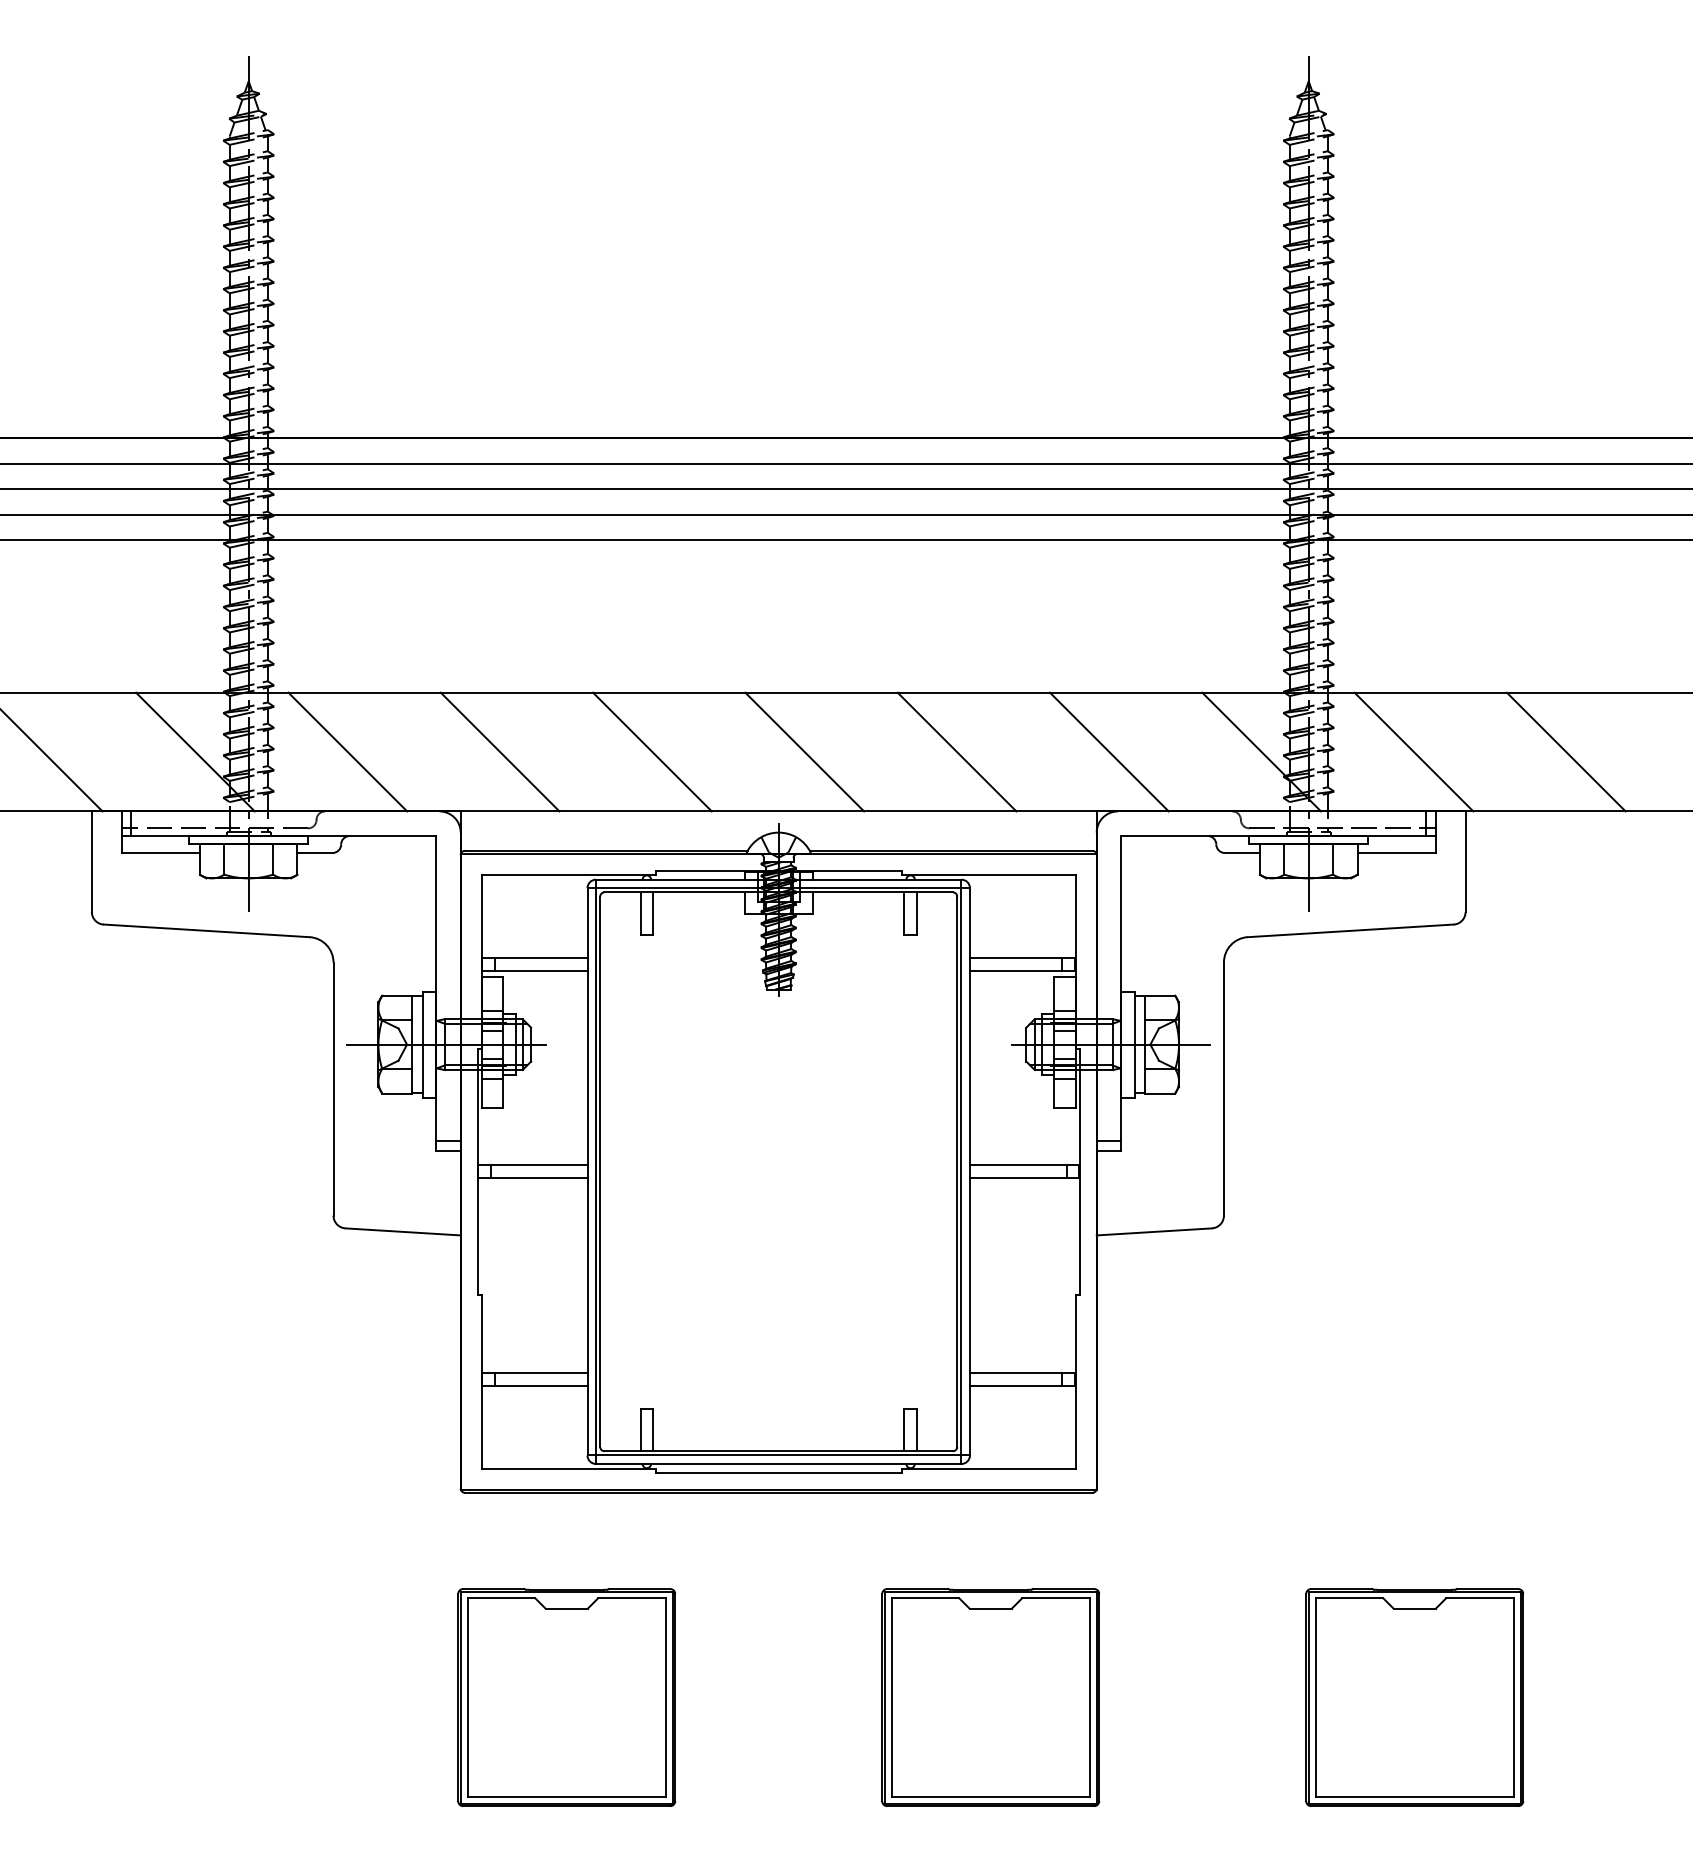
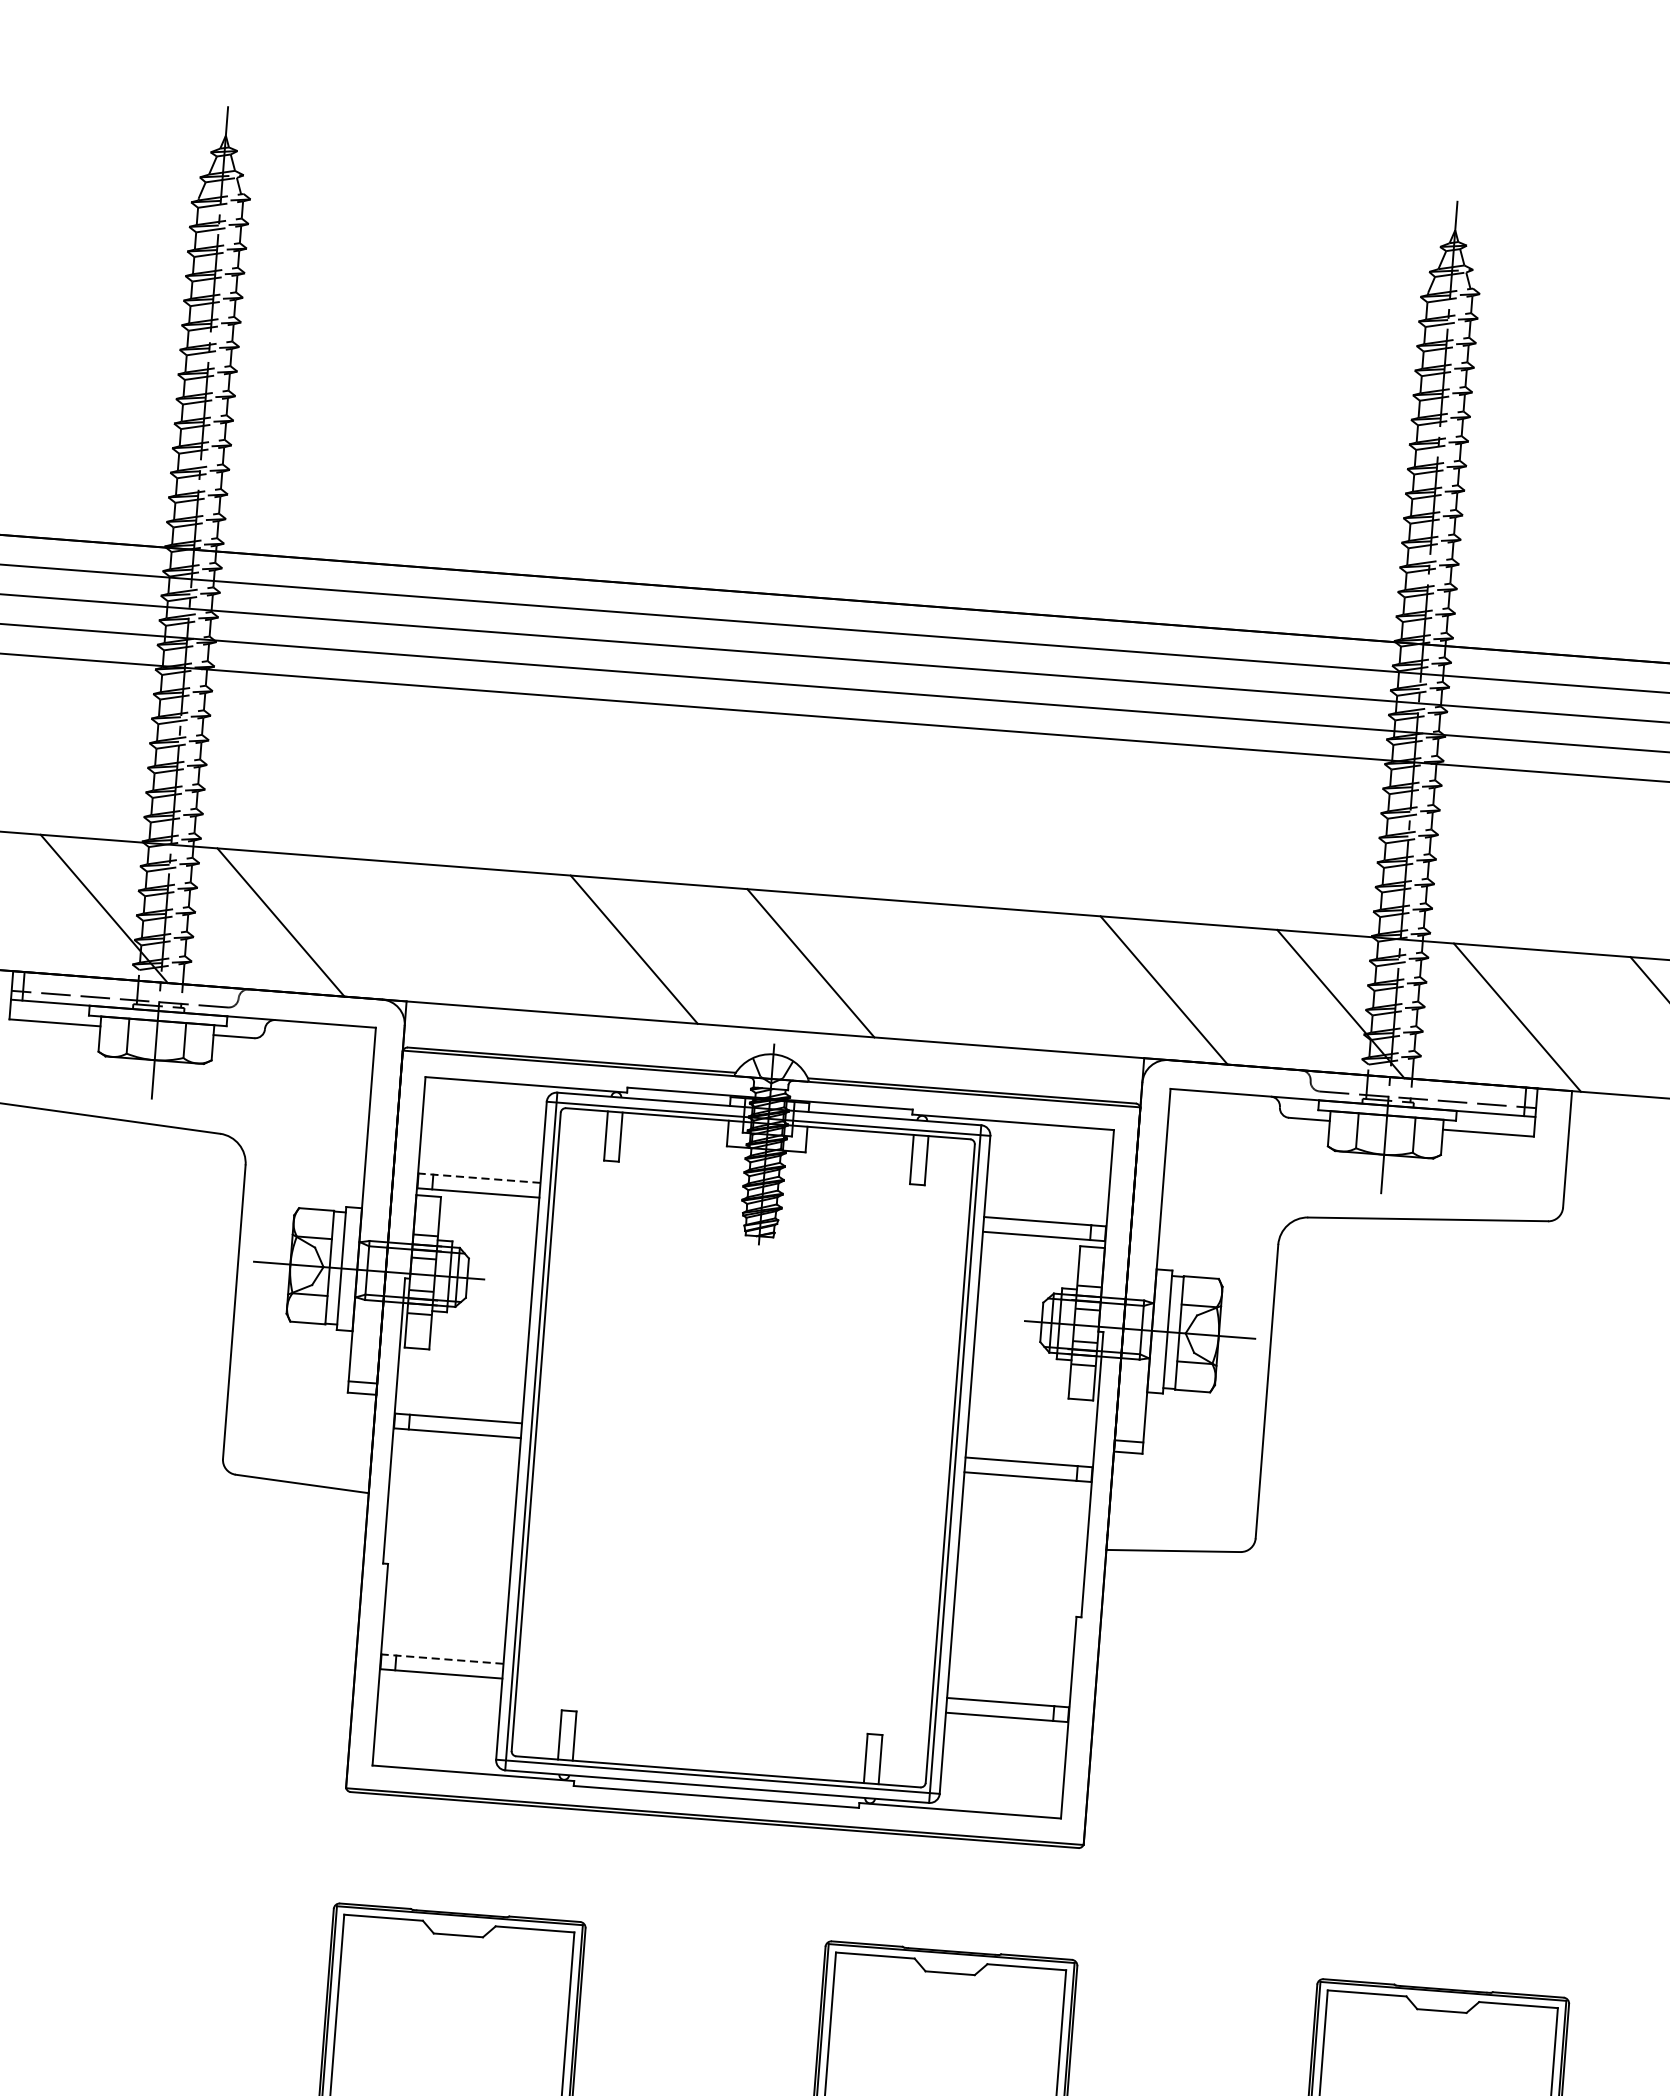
line: (499, 751) -> (456, 935), removed
line: (956, 751) -> (986, 976), removed
line: (534, 958) -> (479, 1178), solid -> dashed
line: (534, 1372) -> (442, 1658), solid -> dashed

